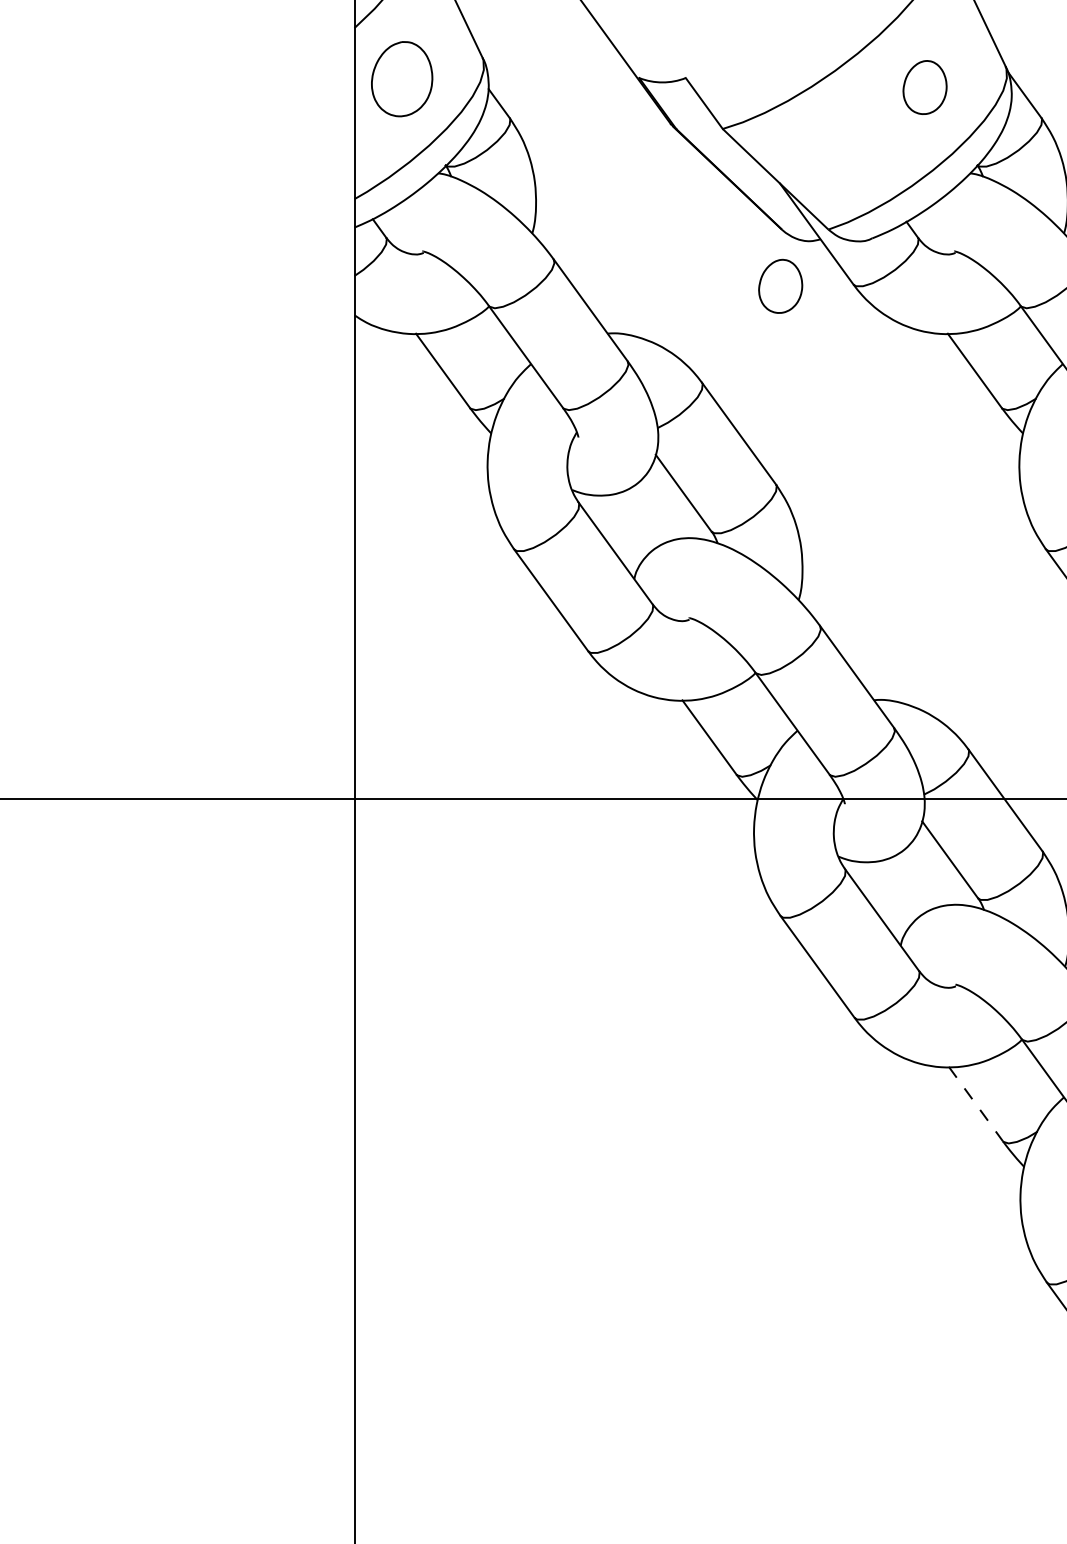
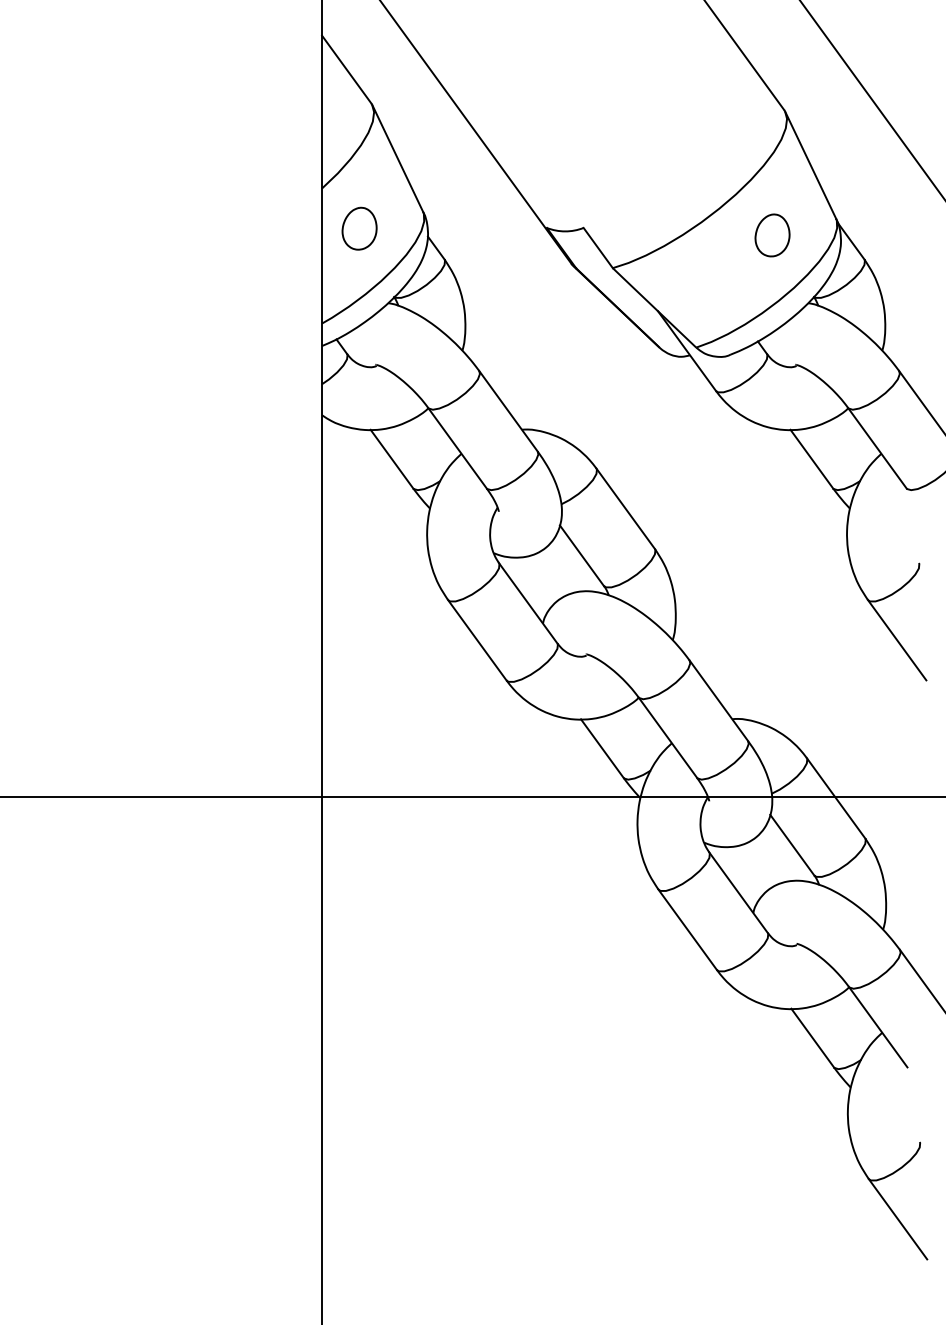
part: (401, 78) -> (359, 228), size x0.71
part: (780, 286) -> (658, 392), removed
line: (975, 1104) -> (812, 1038), dashed -> solid

